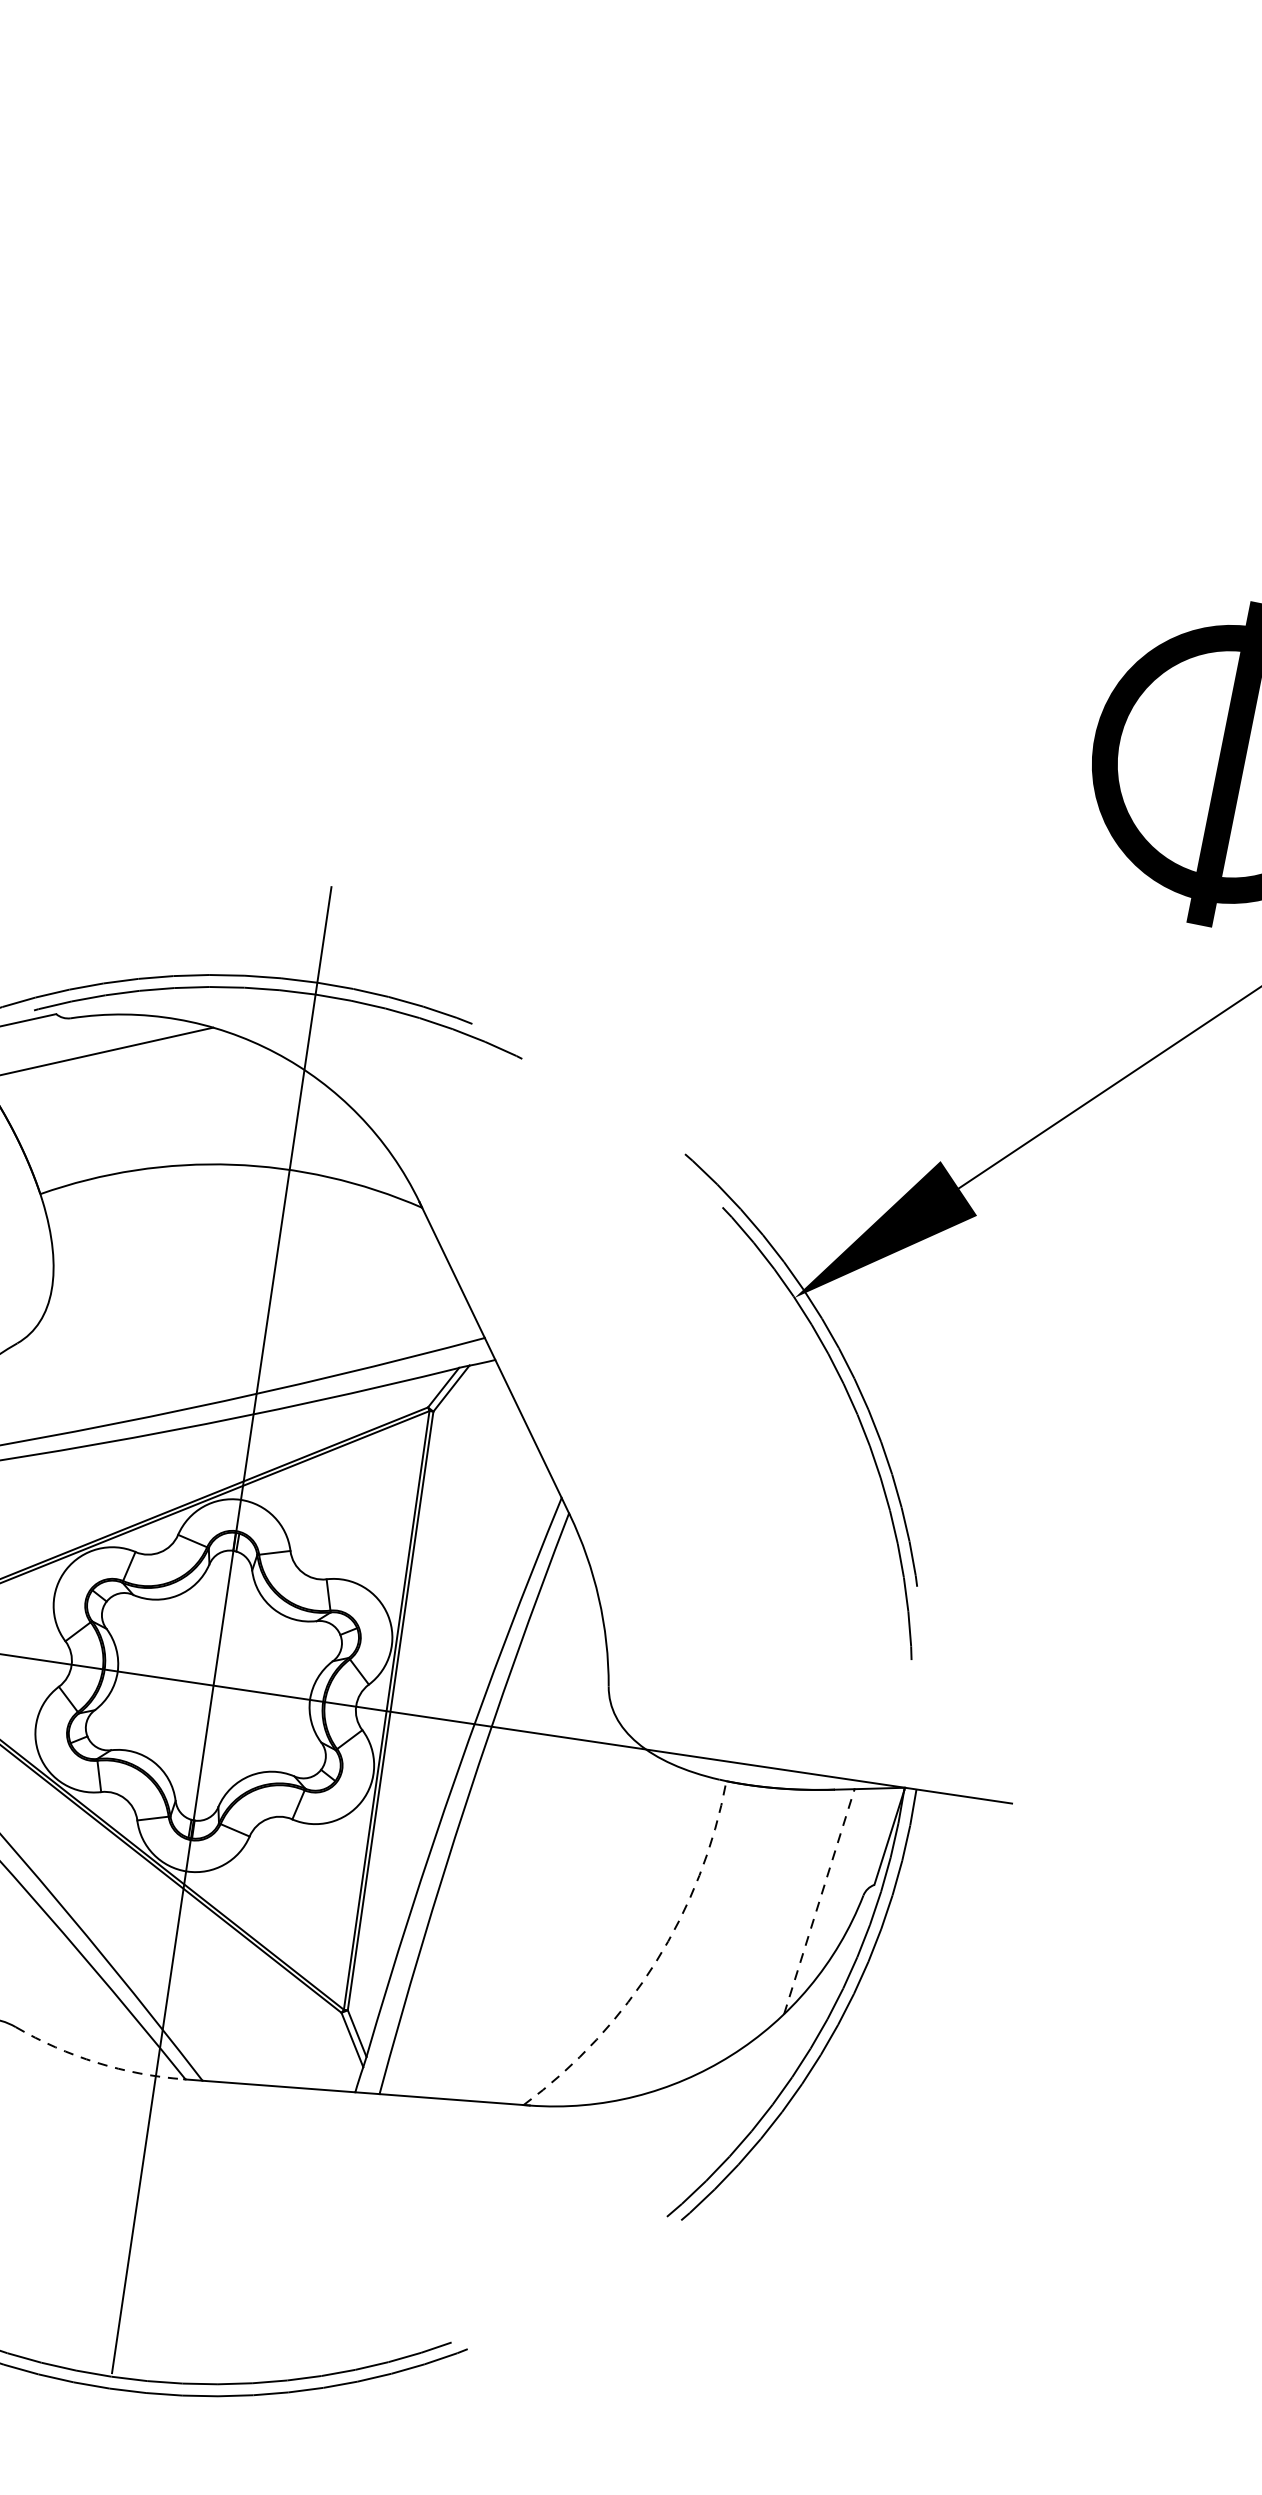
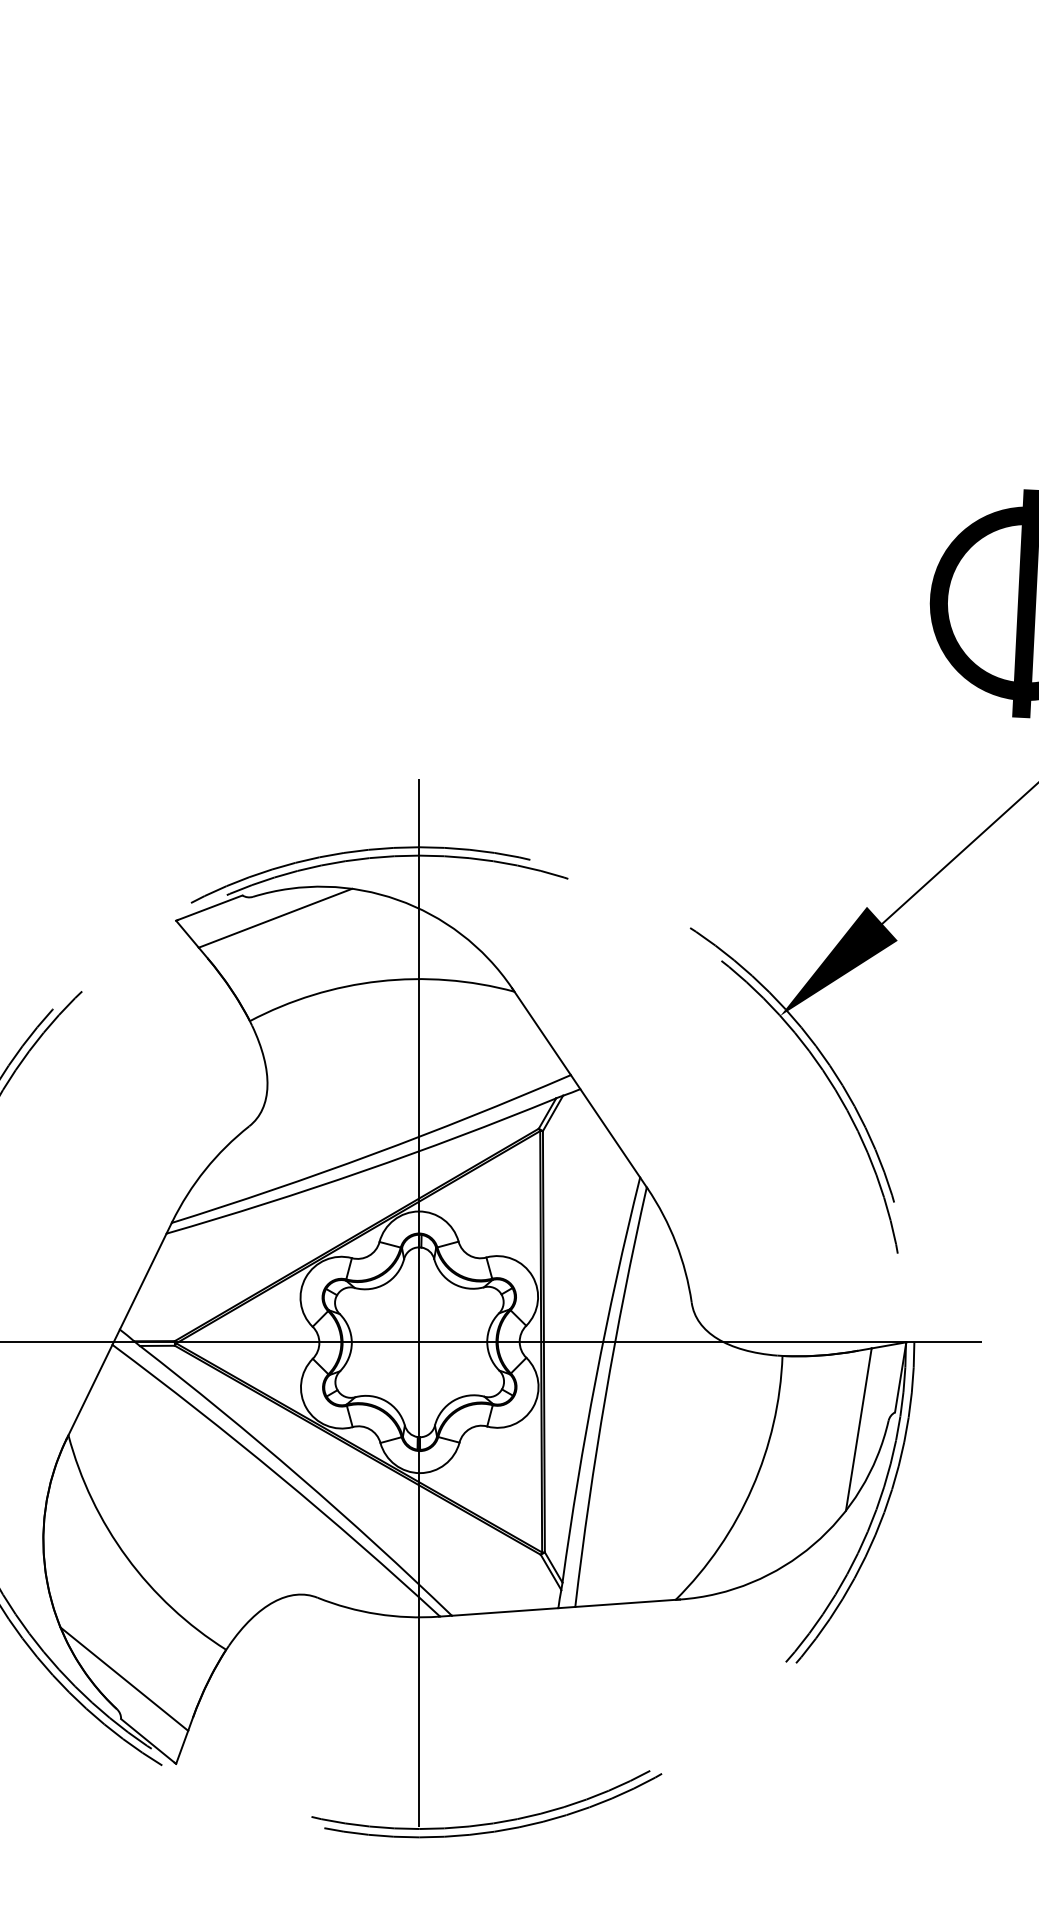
line: (818, 1901) -> (858, 1429), dashed -> solid
arc: (656, 1963) -> (752, 1488), dashed -> solid
arc: (97, 2063) -> (377, 1614), dashed -> solid

